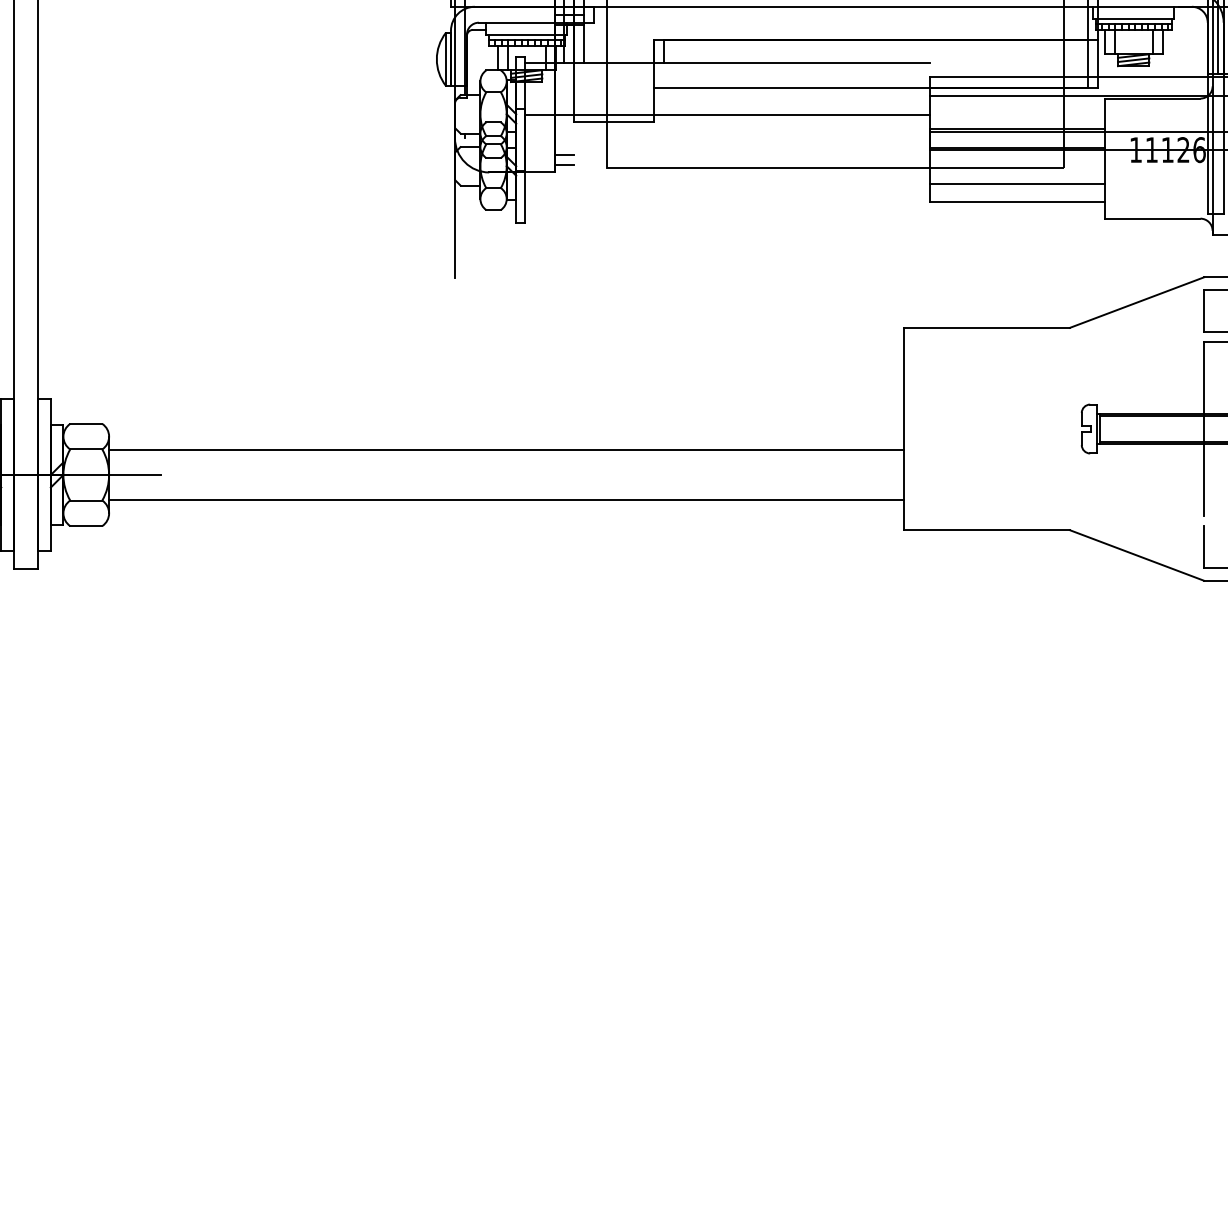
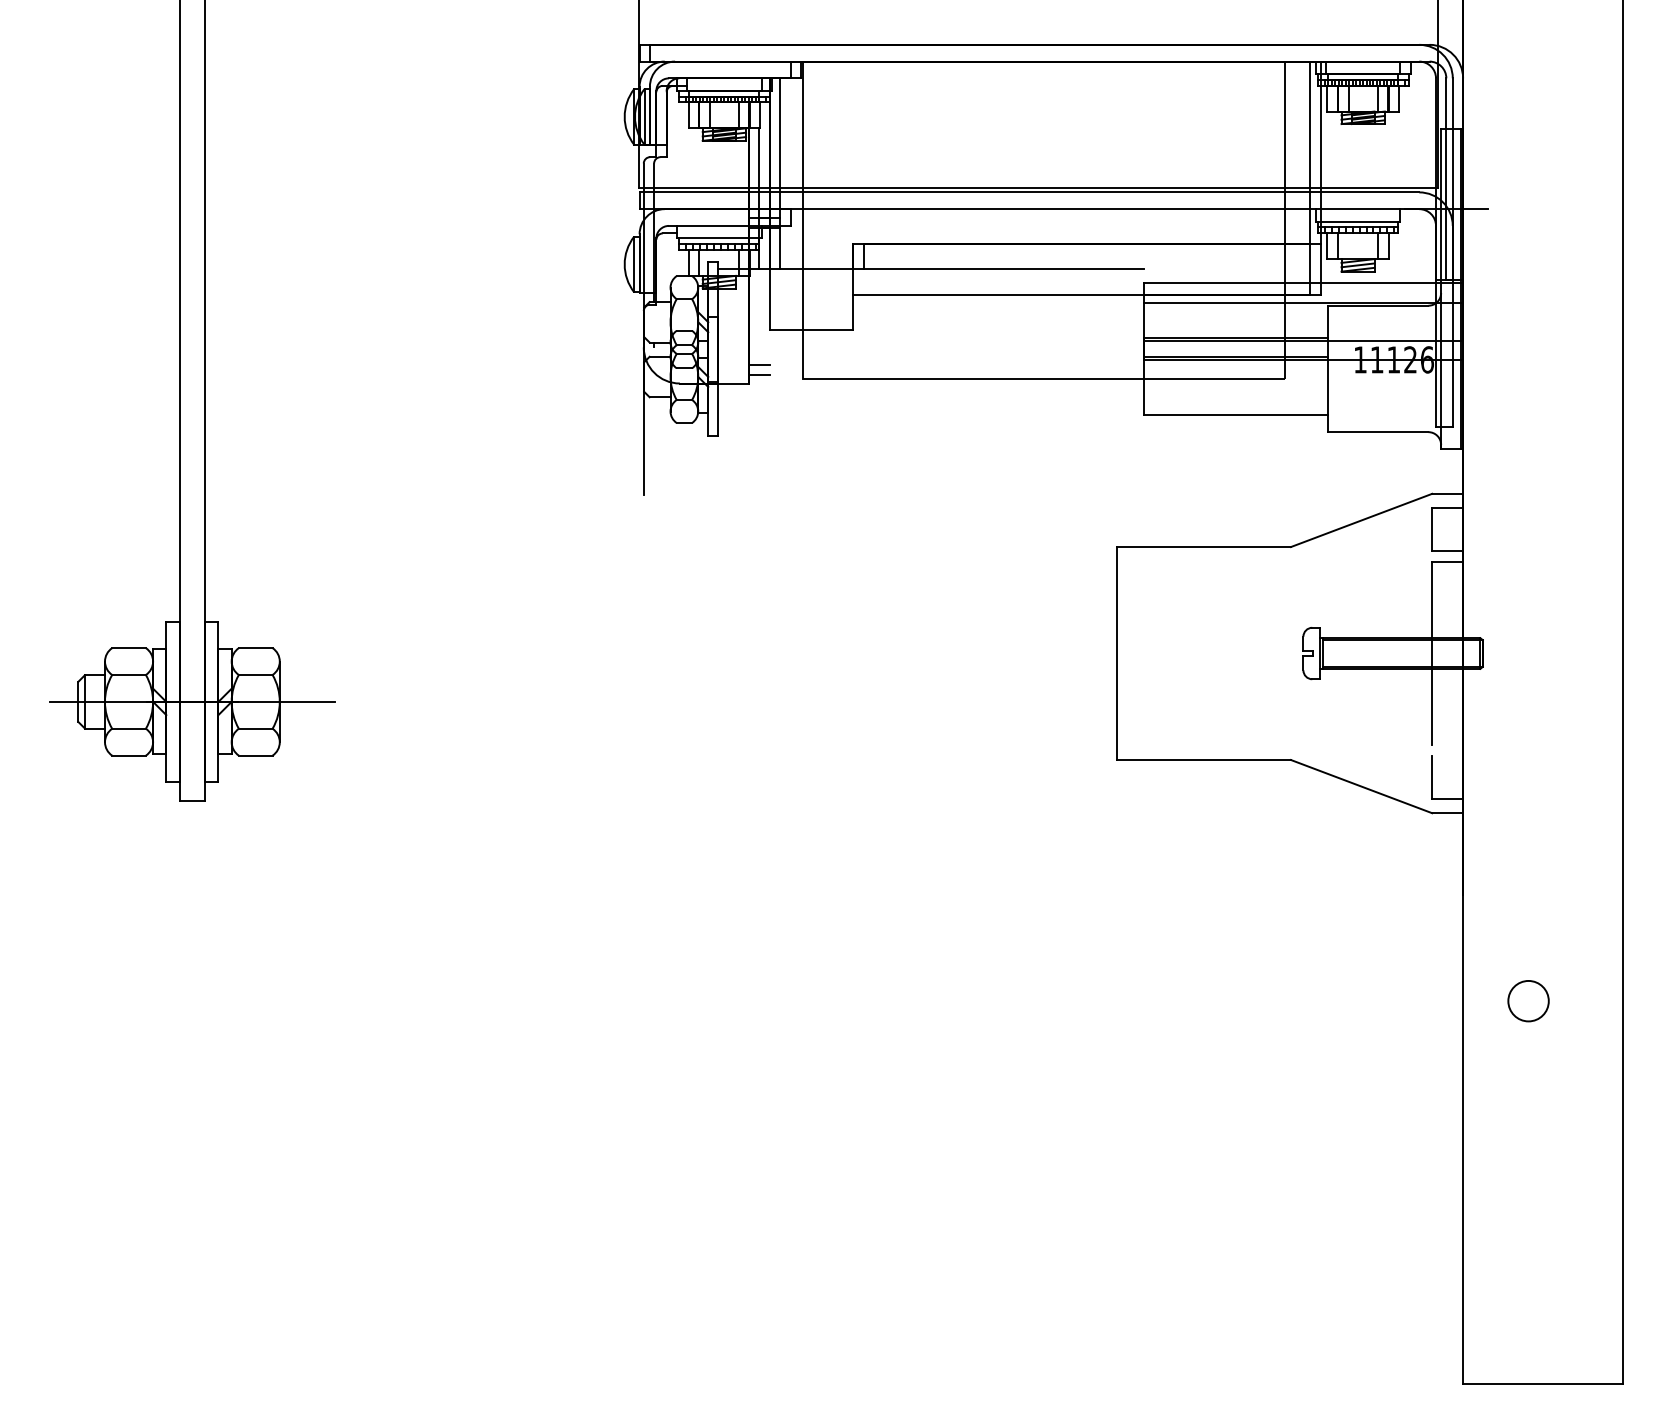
line: (727, 115) -> (930, 323), removed
line: (1017, 183) -> (1235, 395), removed
line: (506, 449) -> (697, 675), removed
line: (506, 500) -> (697, 728), removed

